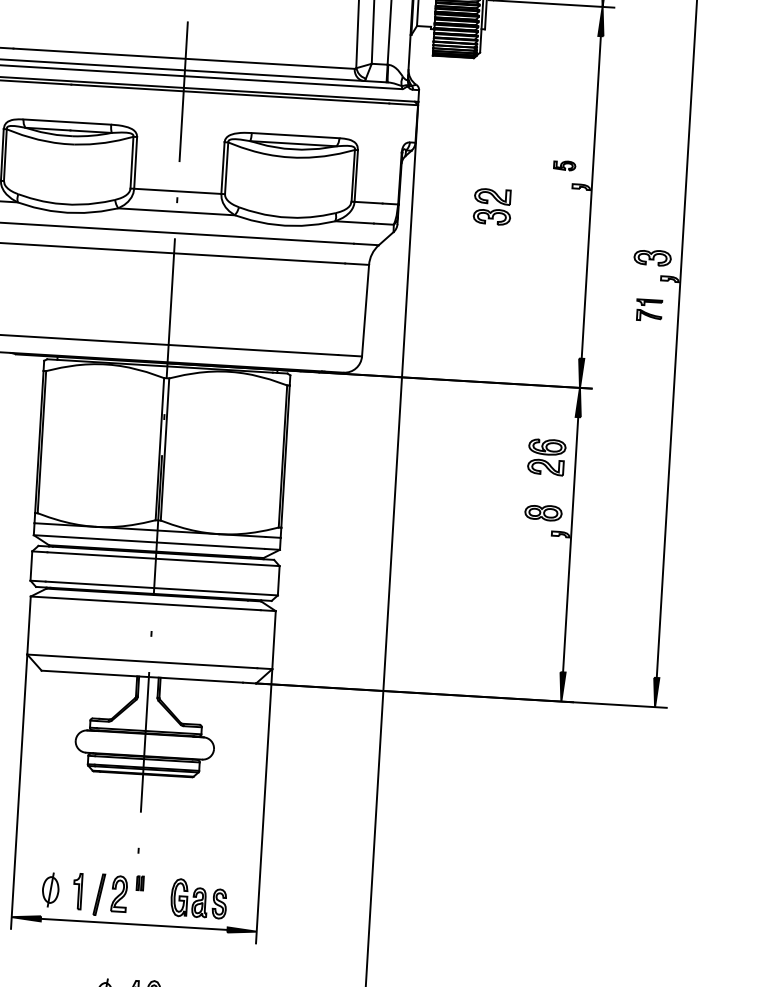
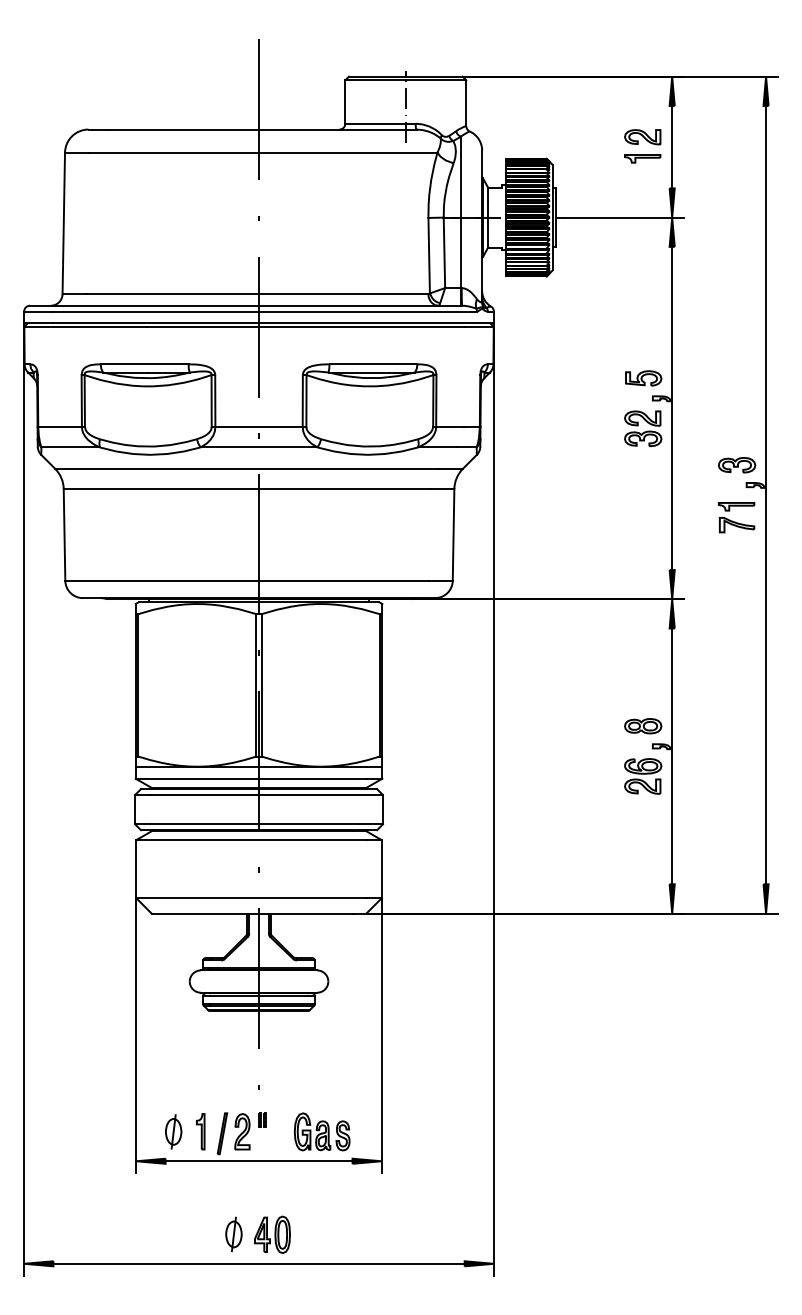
part: (564, 165) -> (643, 378), size x1.67
part: (492, 206) -> (643, 428), moved
part: (649, 310) -> (736, 517), size x1.43
part: (547, 457) -> (643, 776), moved

